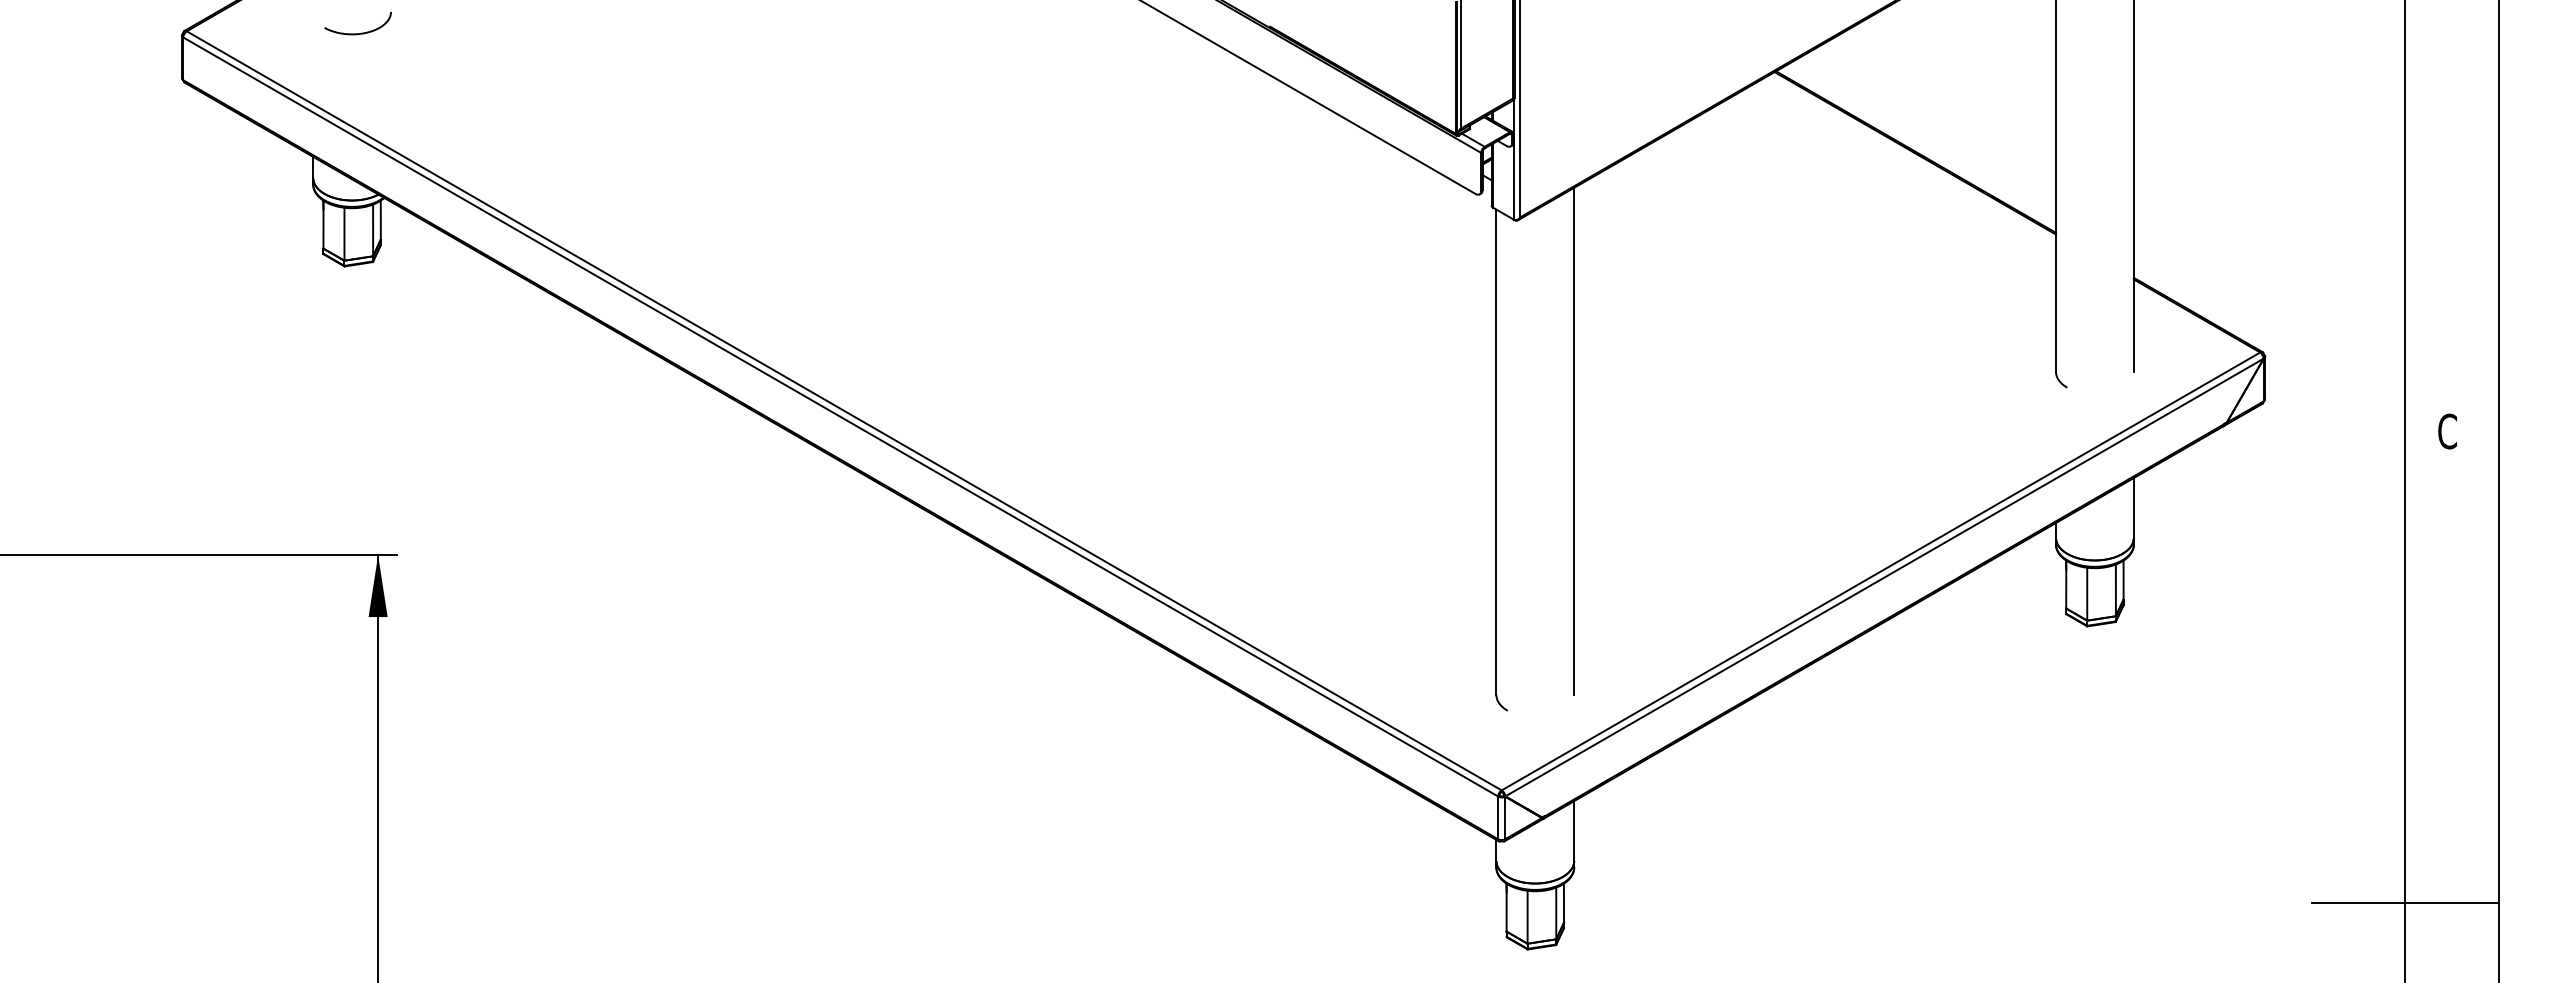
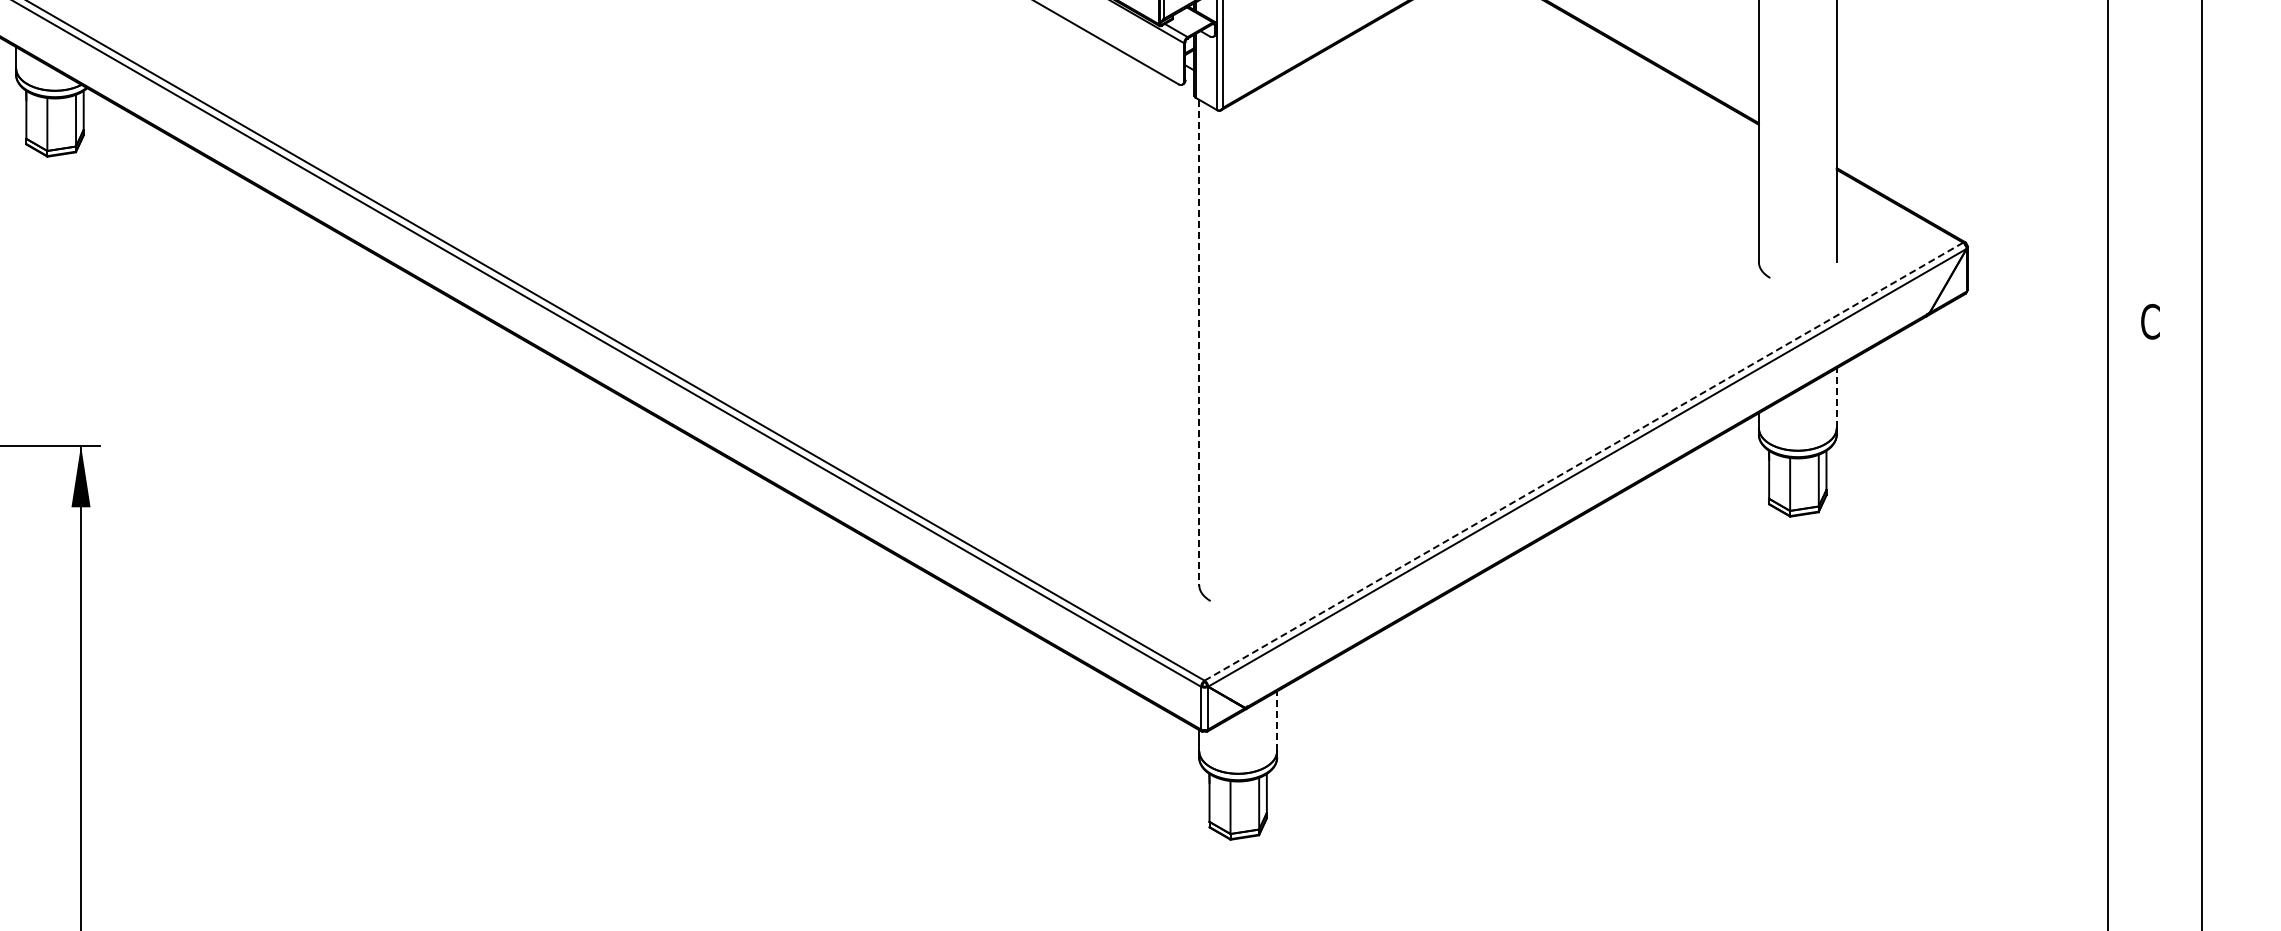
line: (1574, 440) -> (1277, 330), removed
line: (1496, 452) -> (1199, 342), solid -> dashed
line: (2133, 508) -> (1836, 398), solid -> dashed
line: (1880, 571) -> (1583, 461), solid -> dashed
line: (1574, 831) -> (1277, 721), solid -> dashed
line: (2404, 903) -> (2107, 793), removed

